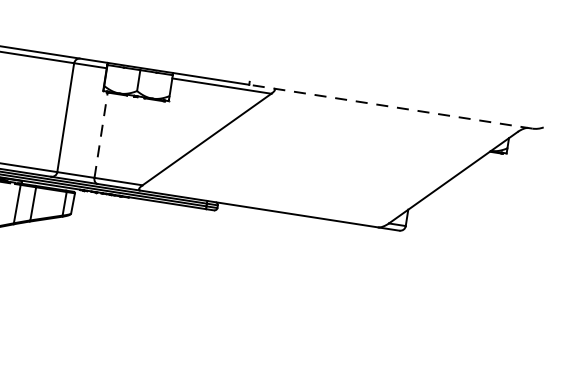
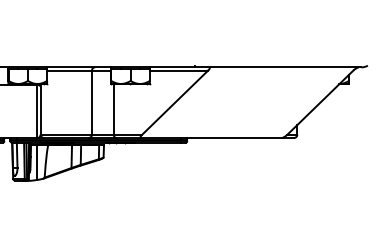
line: (389, 106) -> (277, 67), dashed -> solid
line: (100, 134) -> (113, 109), dashed -> solid

